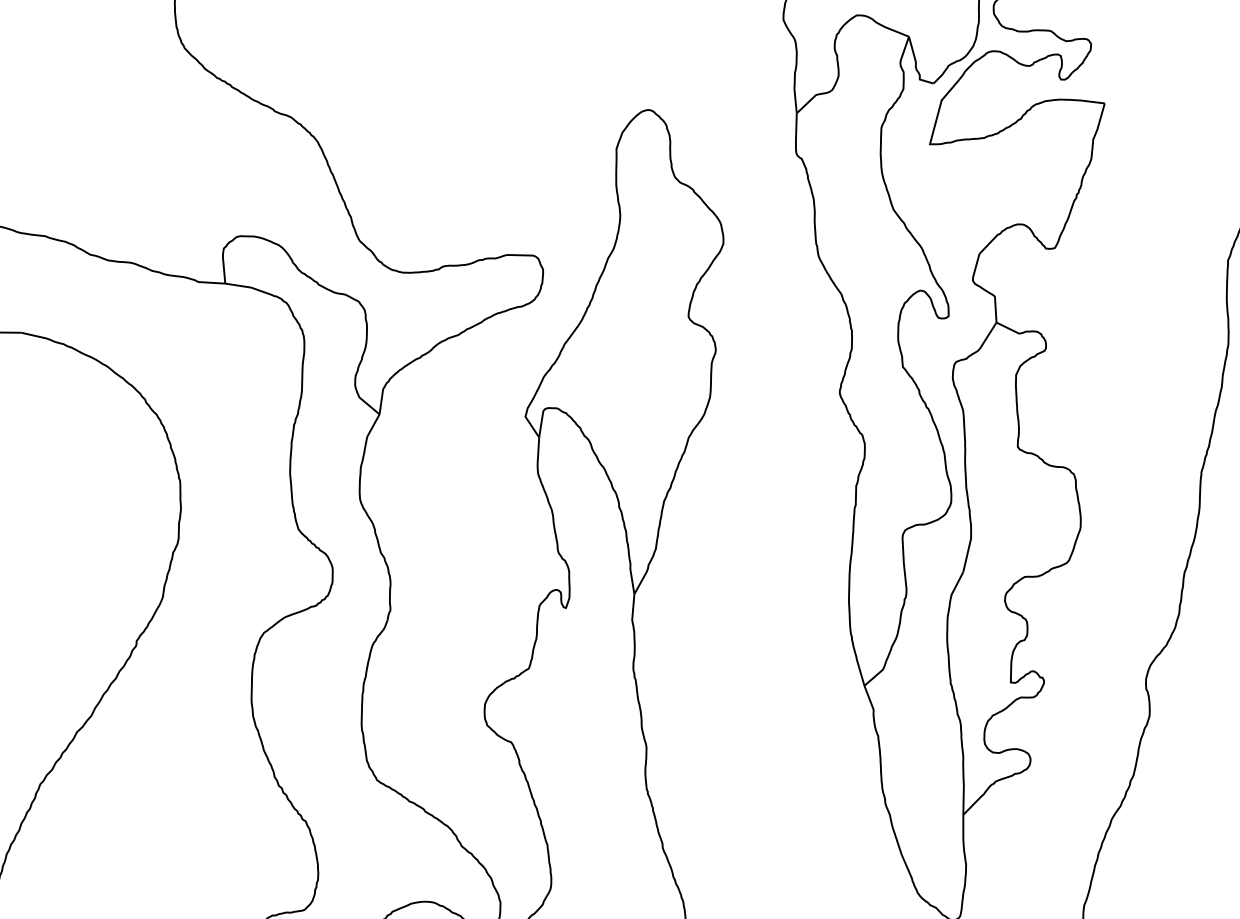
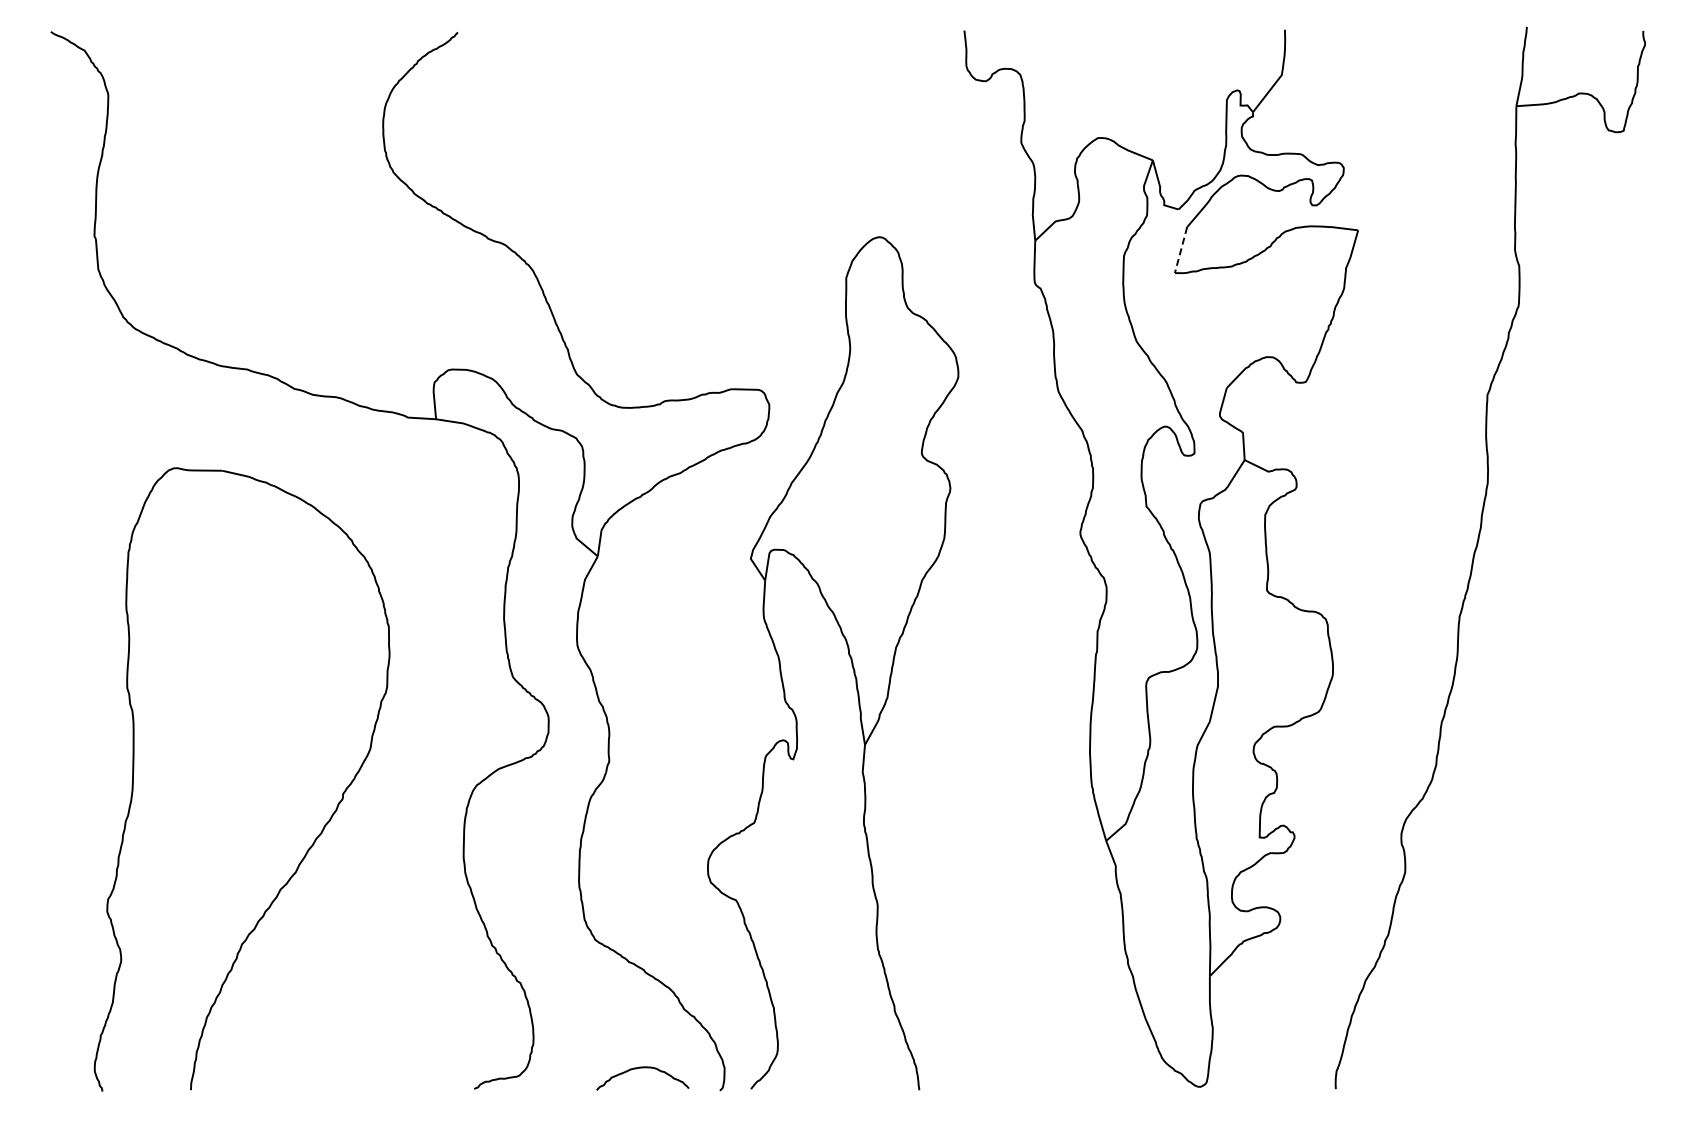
line: (936, 122) -> (1181, 250), solid -> dashed

